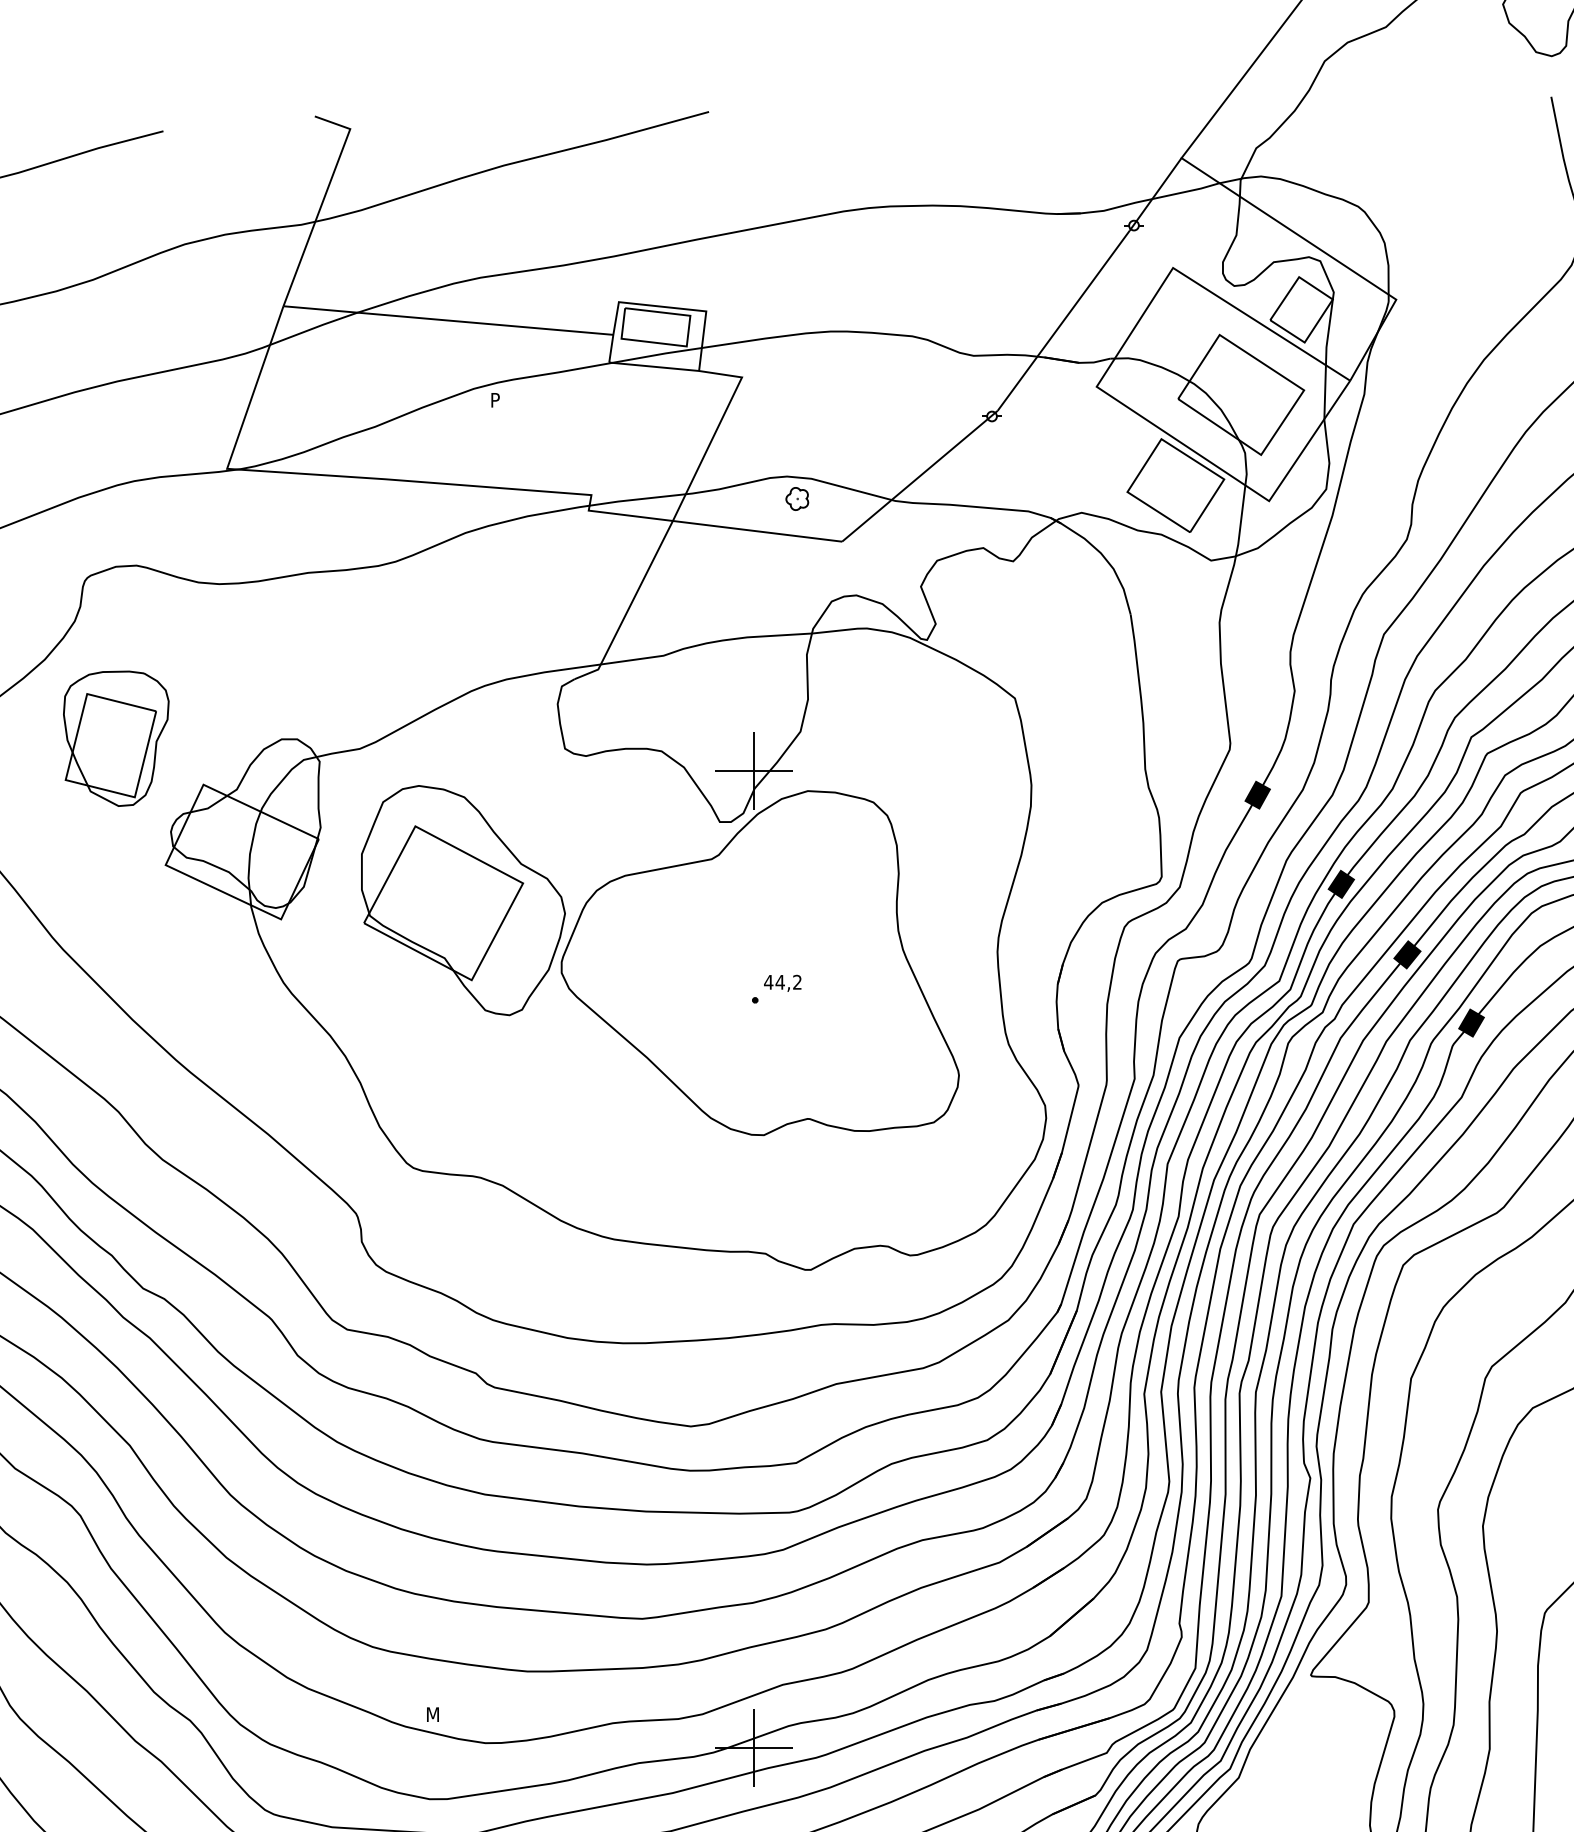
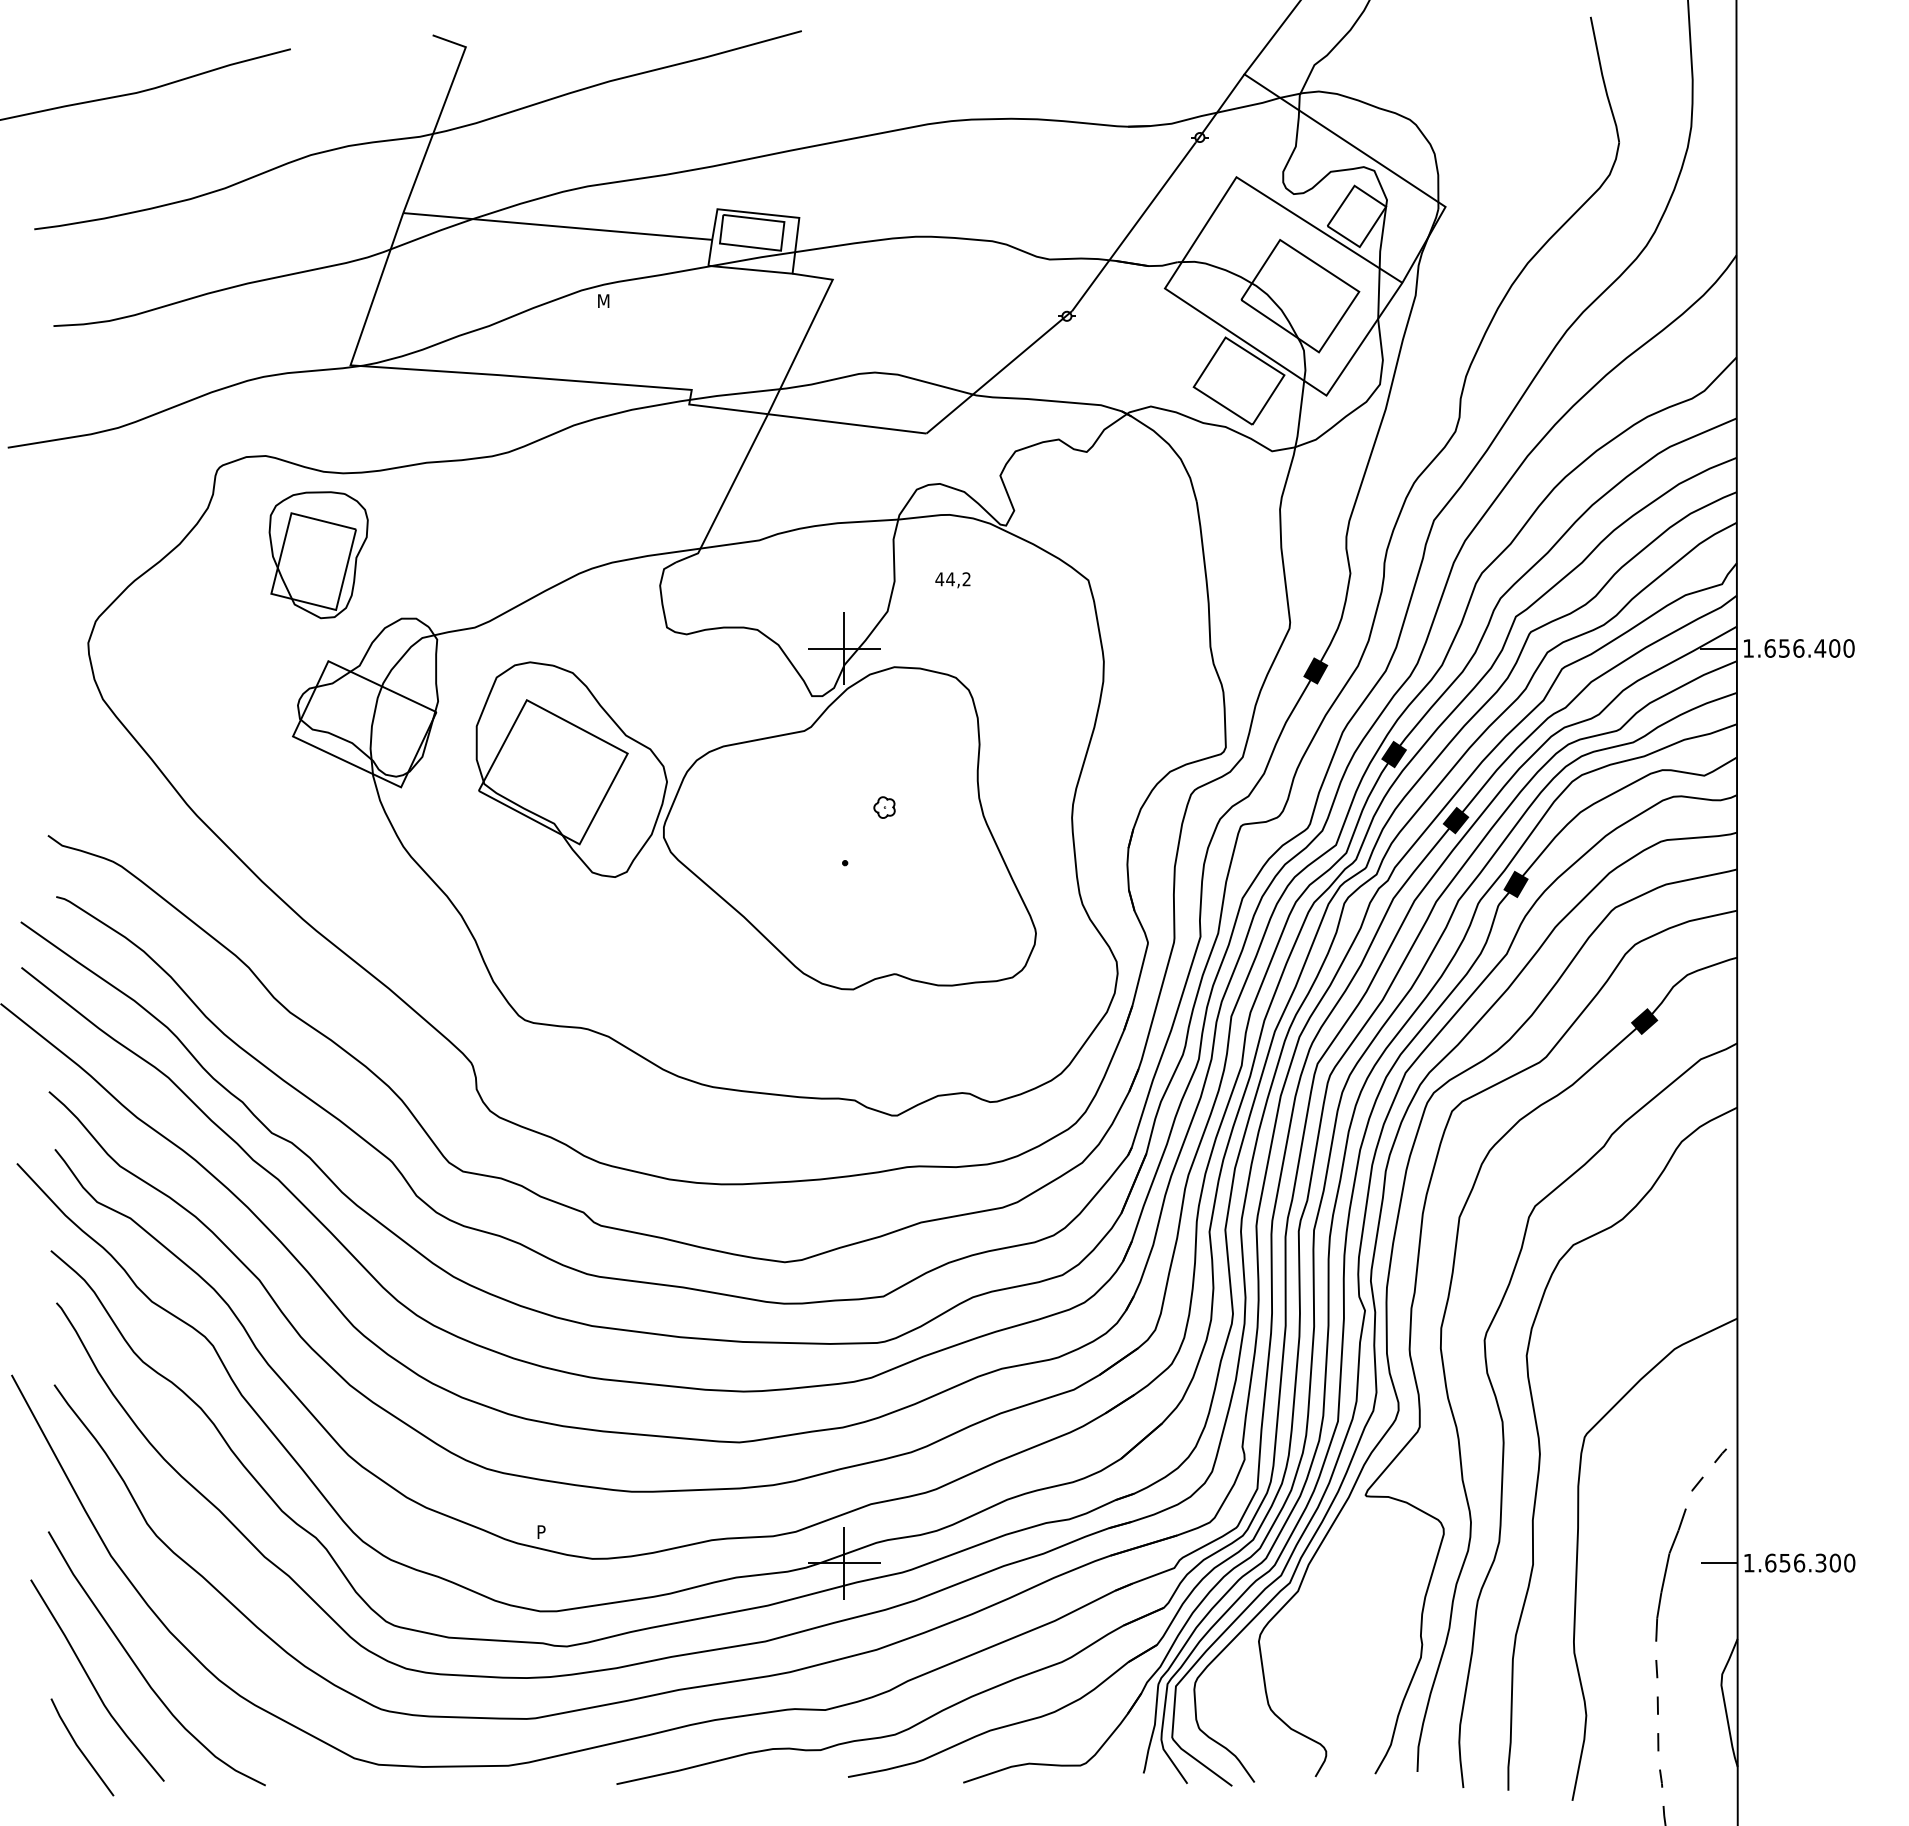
text: (498, 399) -> (604, 300), P -> M
part: (797, 498) -> (884, 807), moved
part: (116, 739) -> (318, 555), moved
text: (782, 983) -> (952, 580), moved
text: (433, 1713) -> (543, 1531), M -> P

